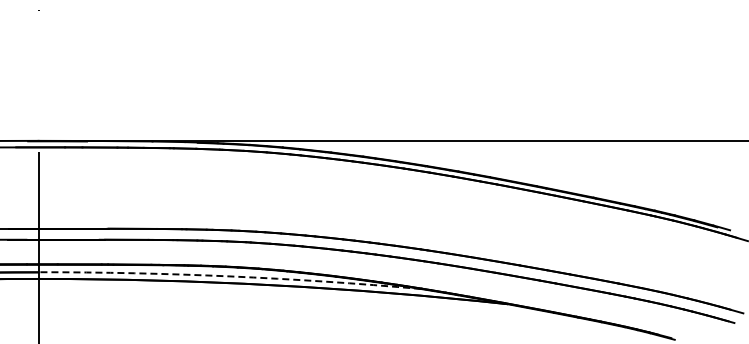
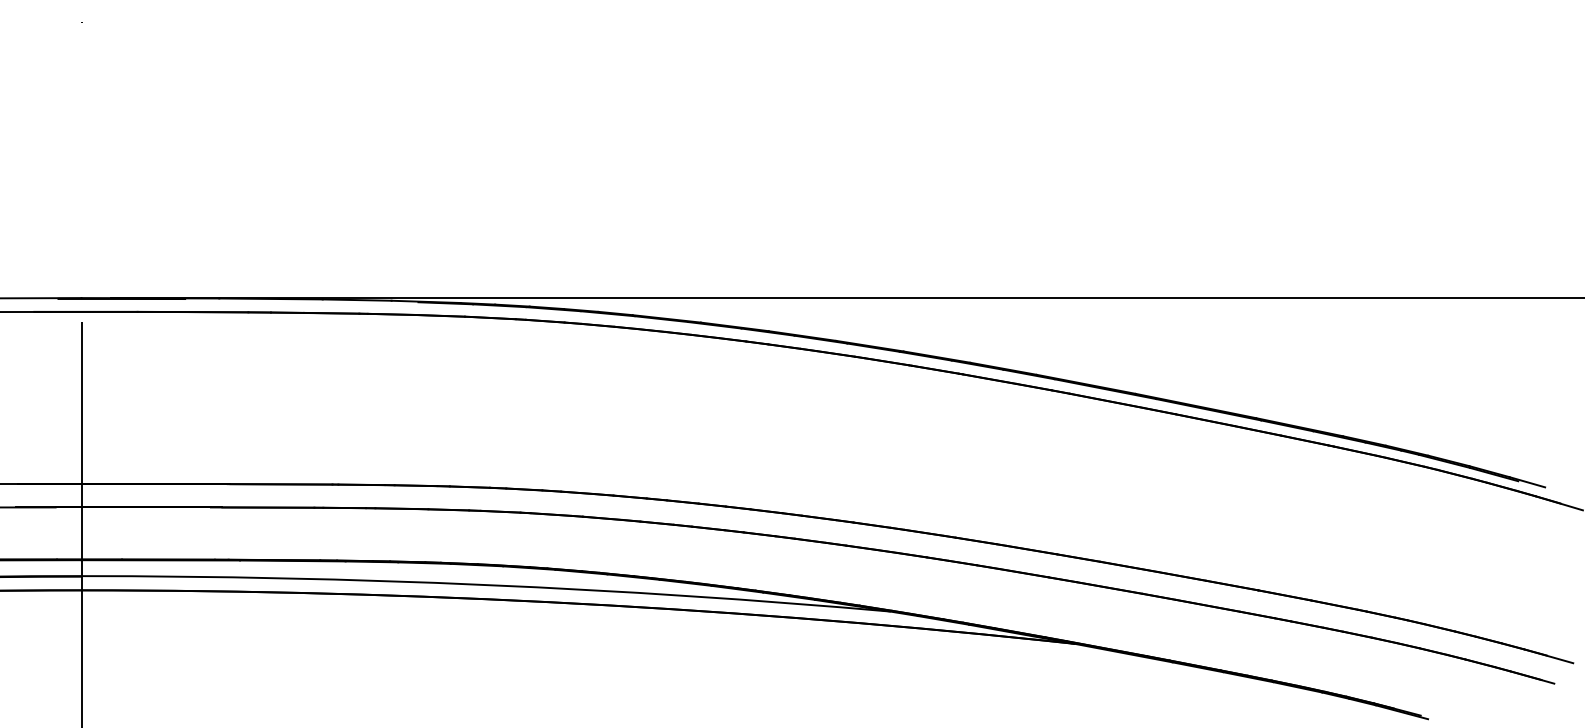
arc: (229, 276) -> (485, 585), dashed -> solid

